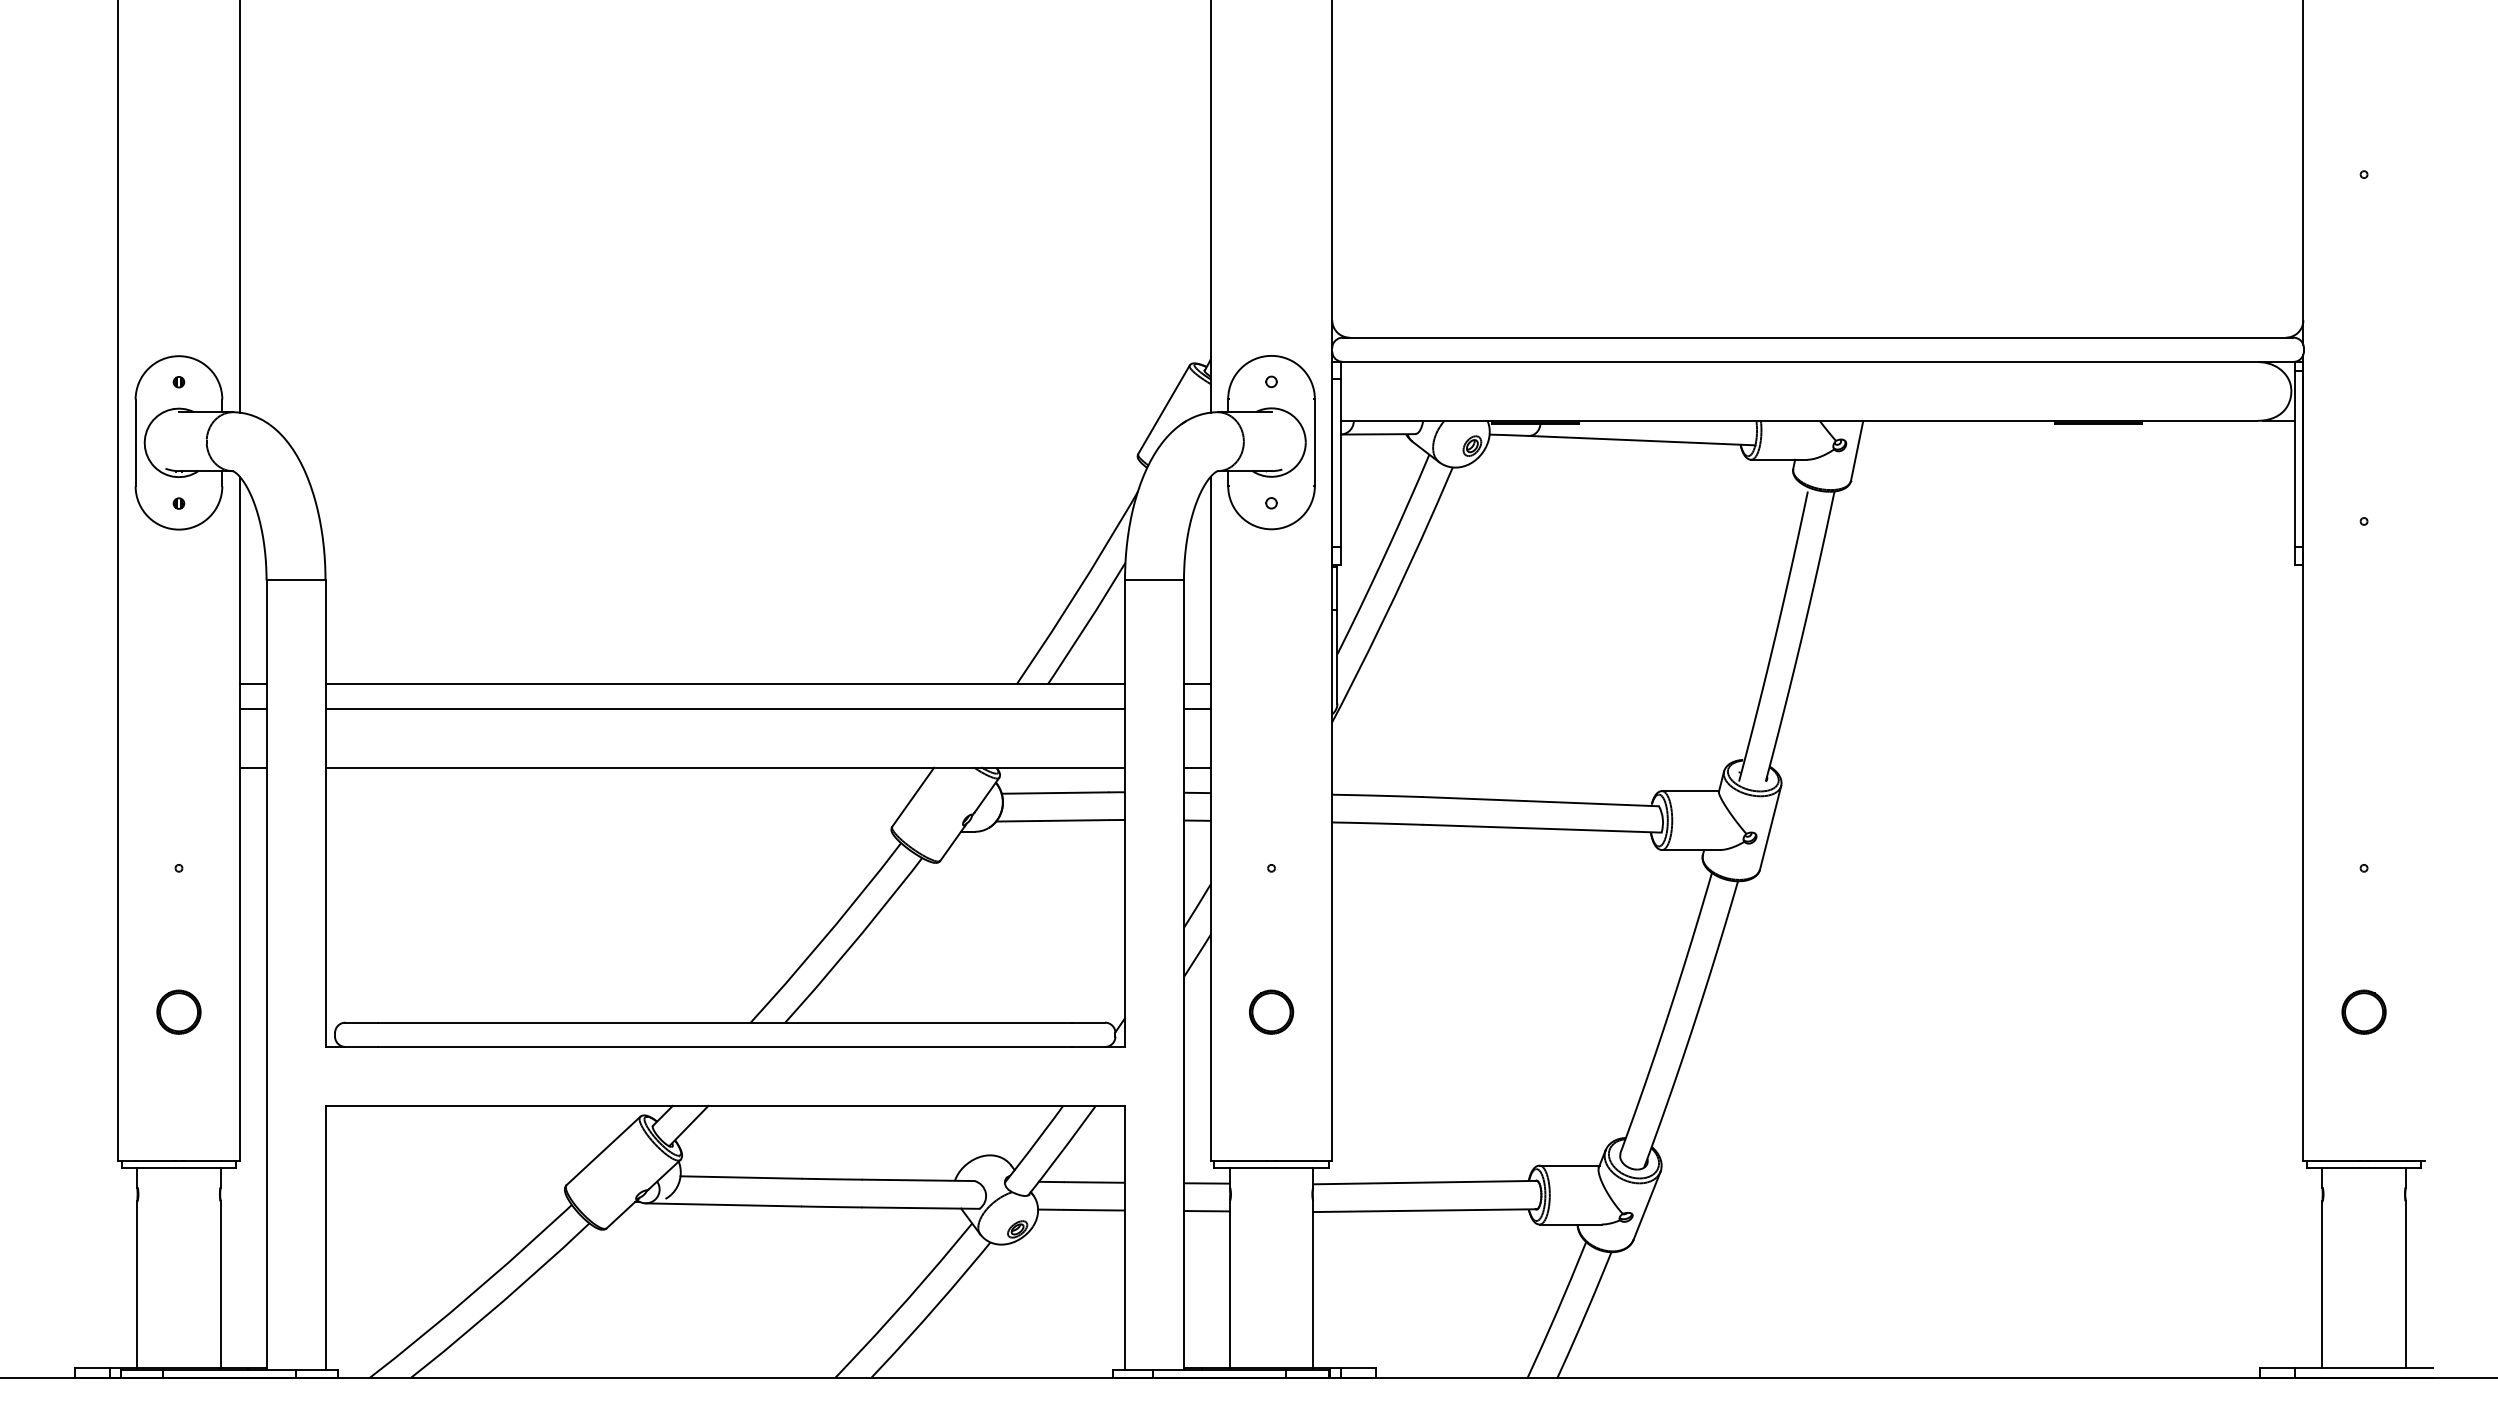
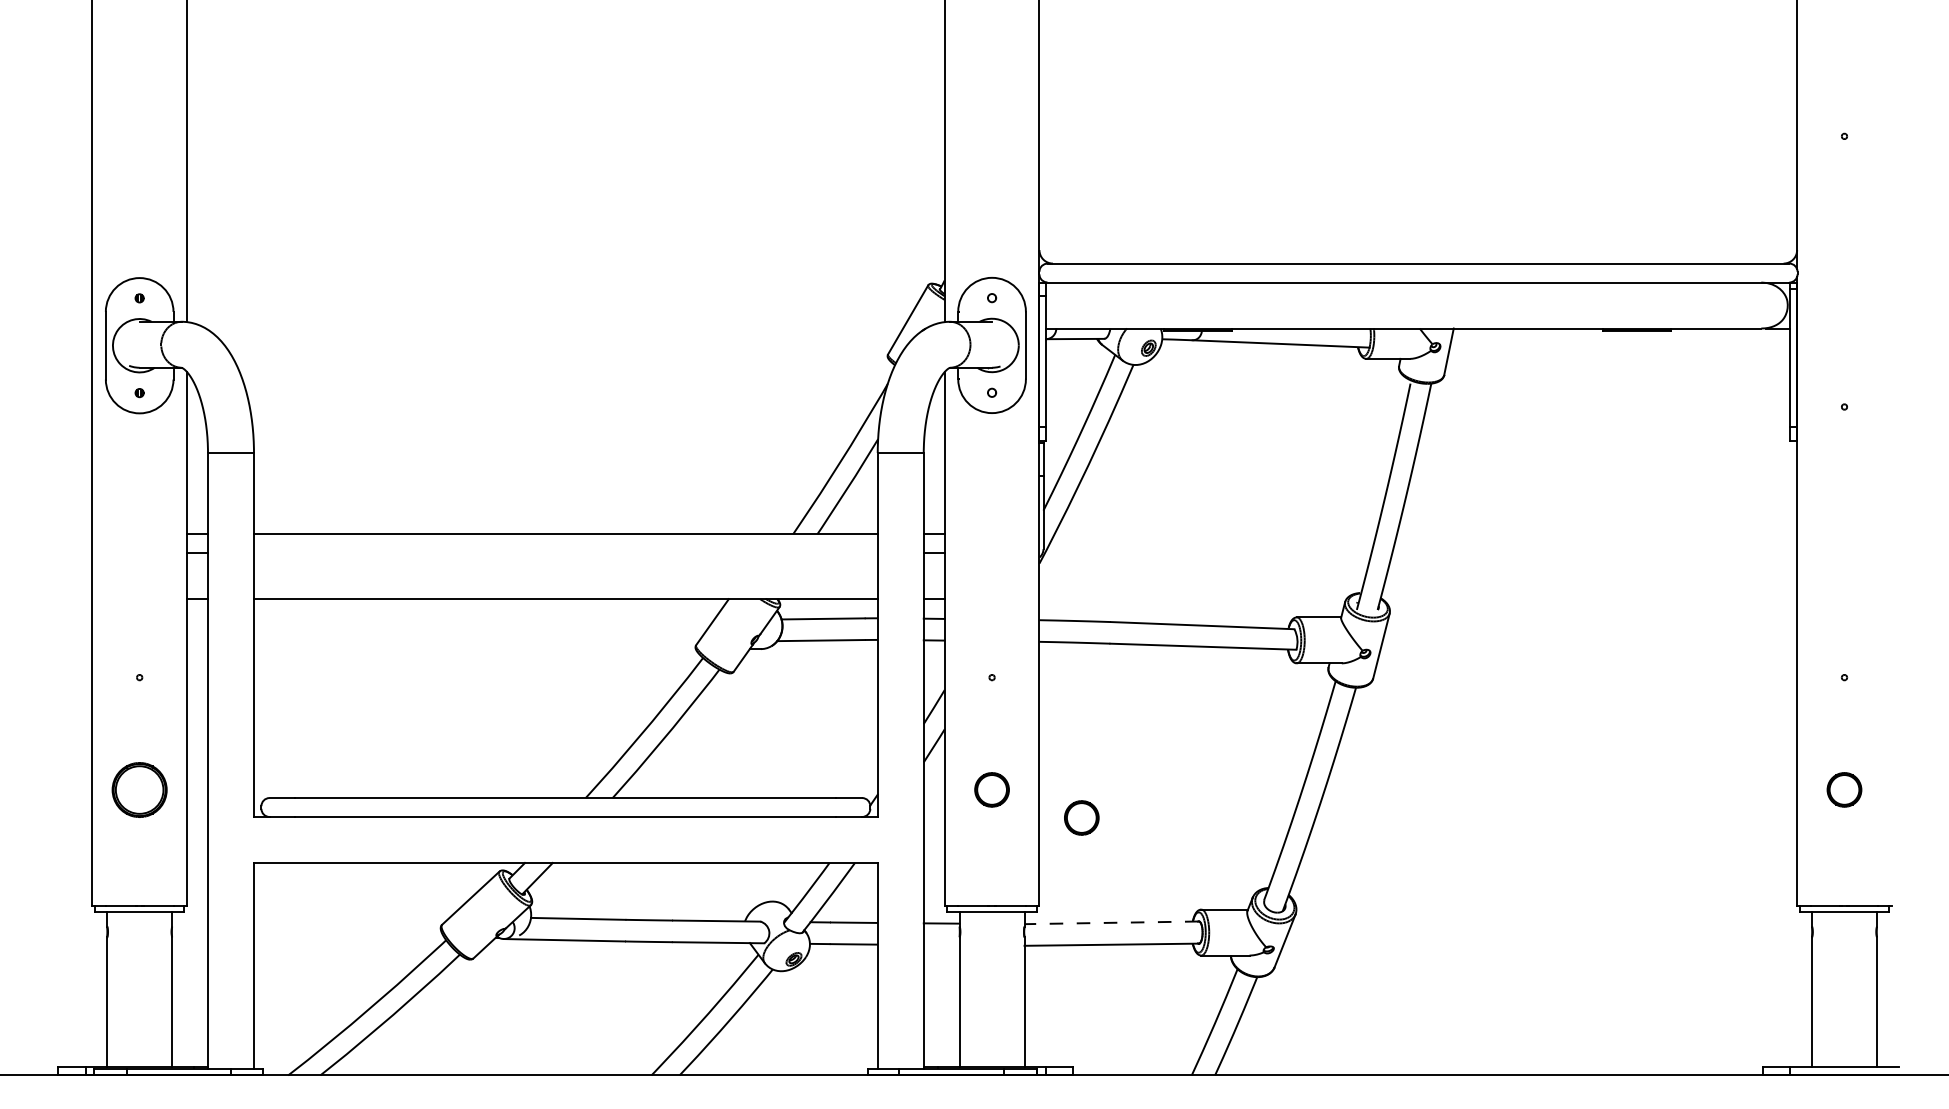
line: (725, 708) -> (566, 552), removed
part: (178, 1011) -> (139, 789), size x1.6
part: (1386, 1047) -> (1081, 817), added
line: (1424, 1182) -> (1111, 922), solid -> dashed
line: (1206, 1211) -> (941, 945), removed

